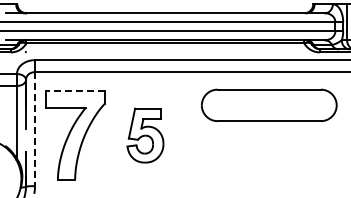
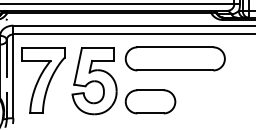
line: (75, 90) -> (43, 47), dashed -> solid
part: (269, 104) -> (175, 58), moved
line: (34, 129) -> (13, 76), dashed -> solid
part: (145, 135) -> (94, 81), size x1.67
part: (221, 163) -> (150, 101), added

